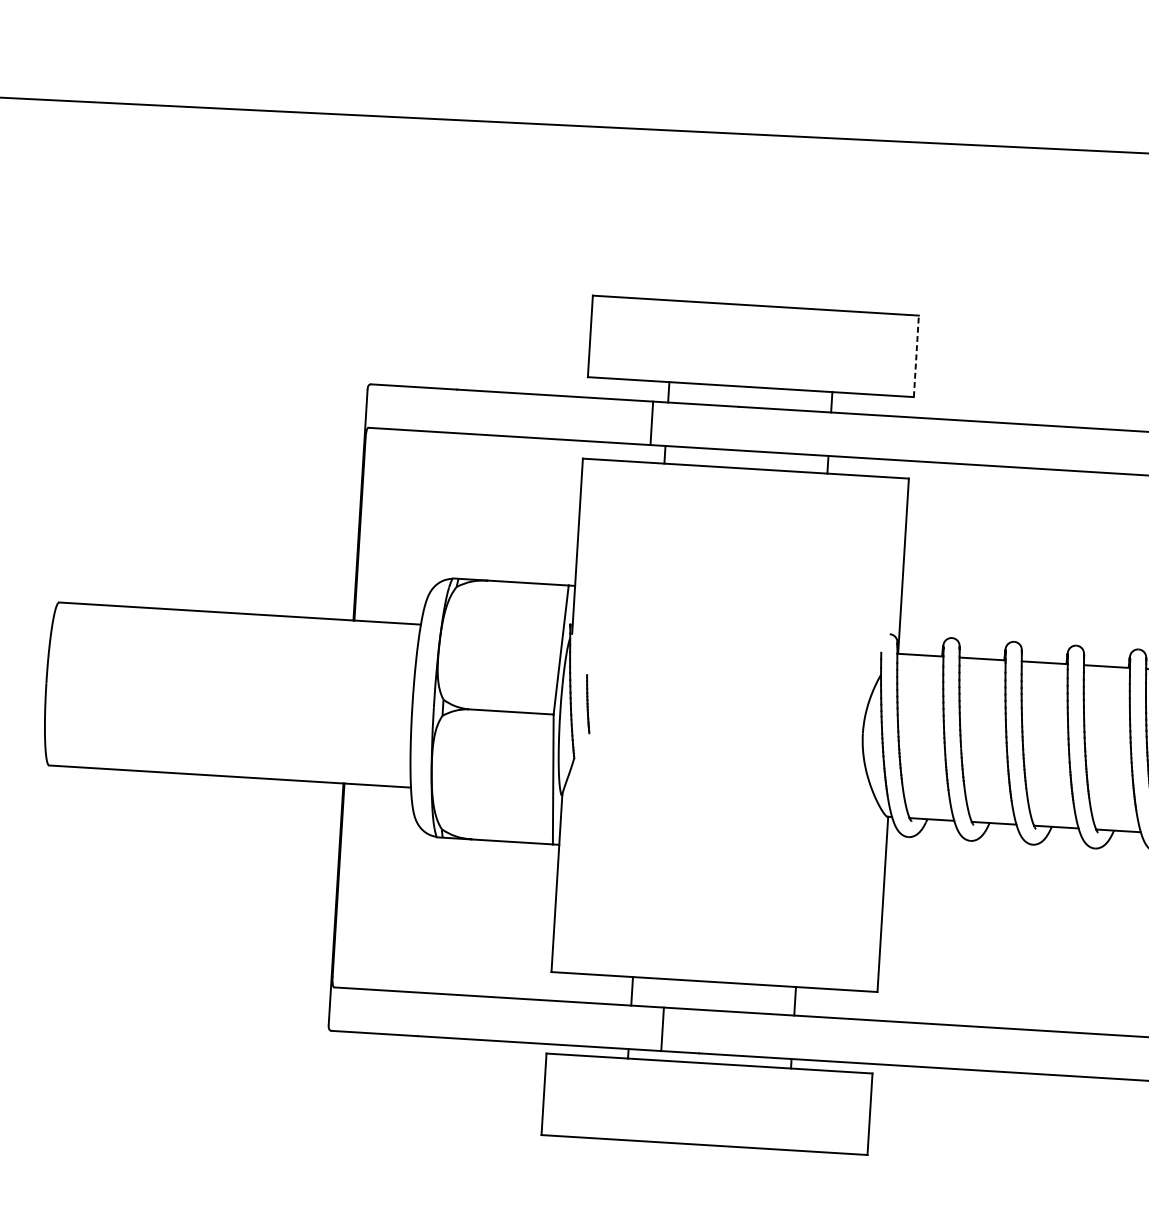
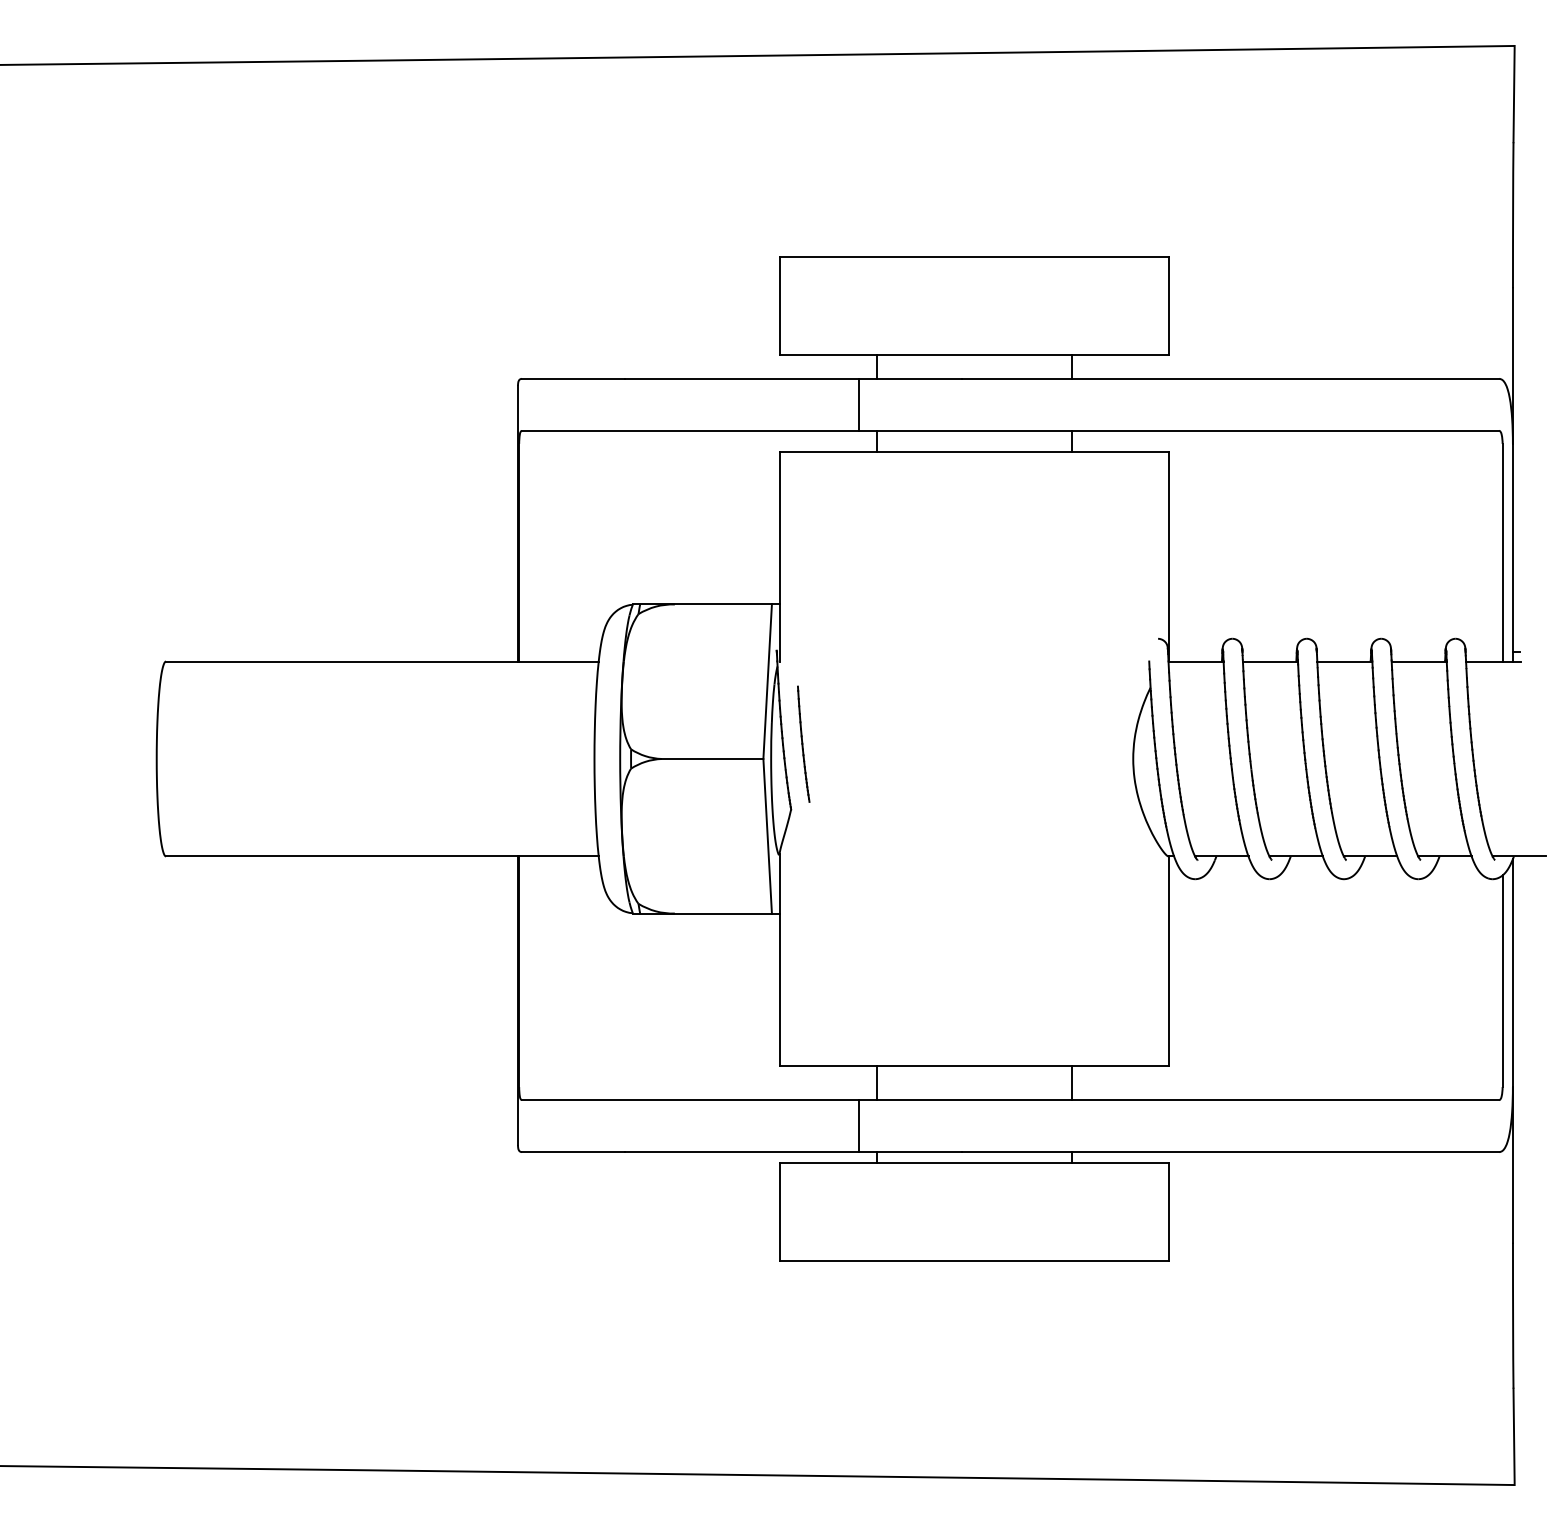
line: (916, 356) -> (1169, 305), dashed -> solid
part: (587, 703) -> (803, 743), size x1.67
line: (662, 1029) -> (859, 1126), moved

